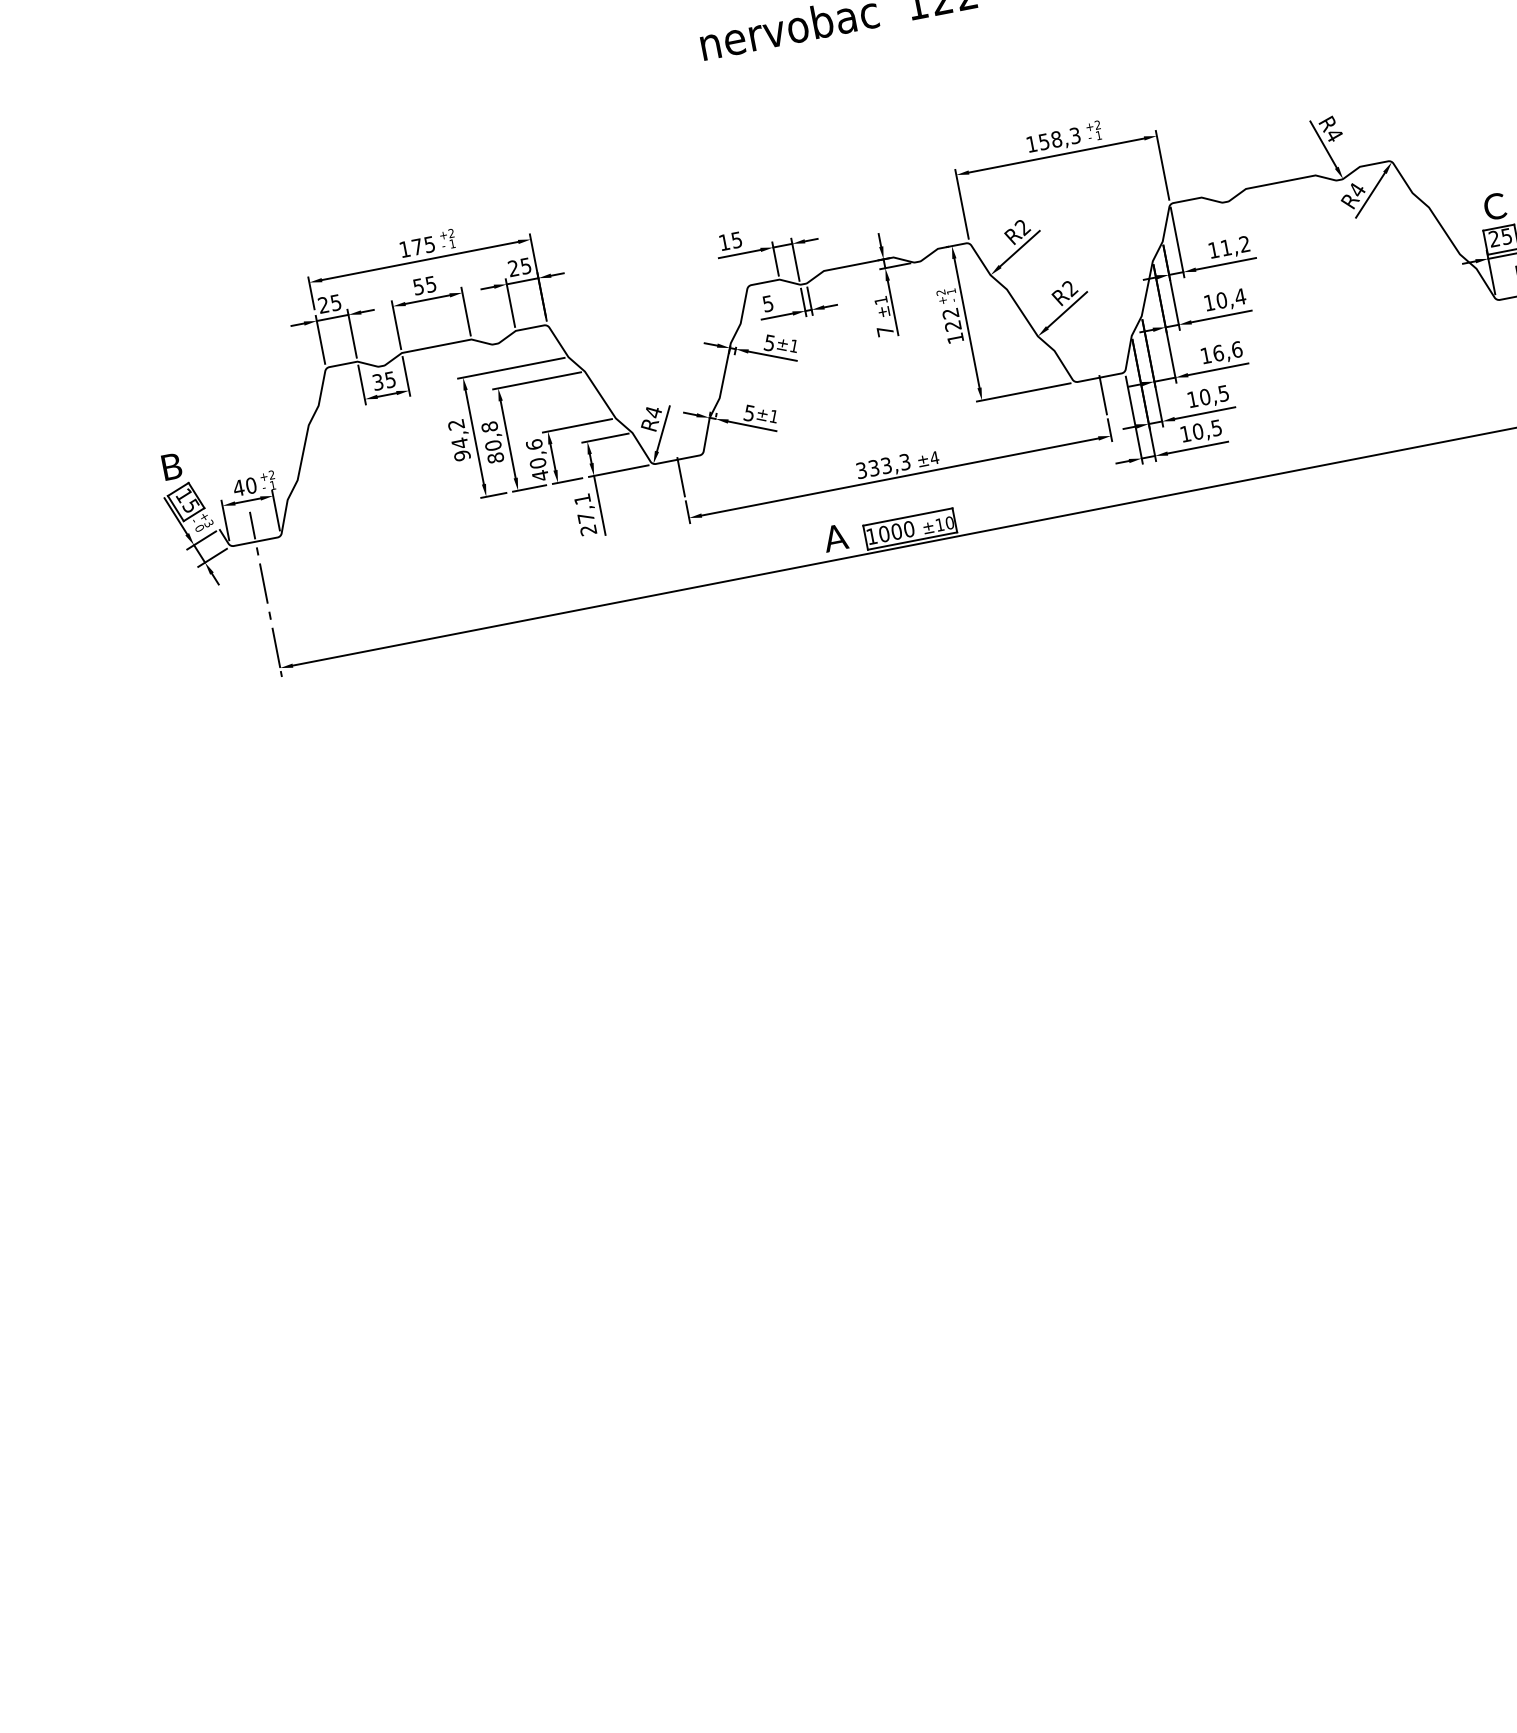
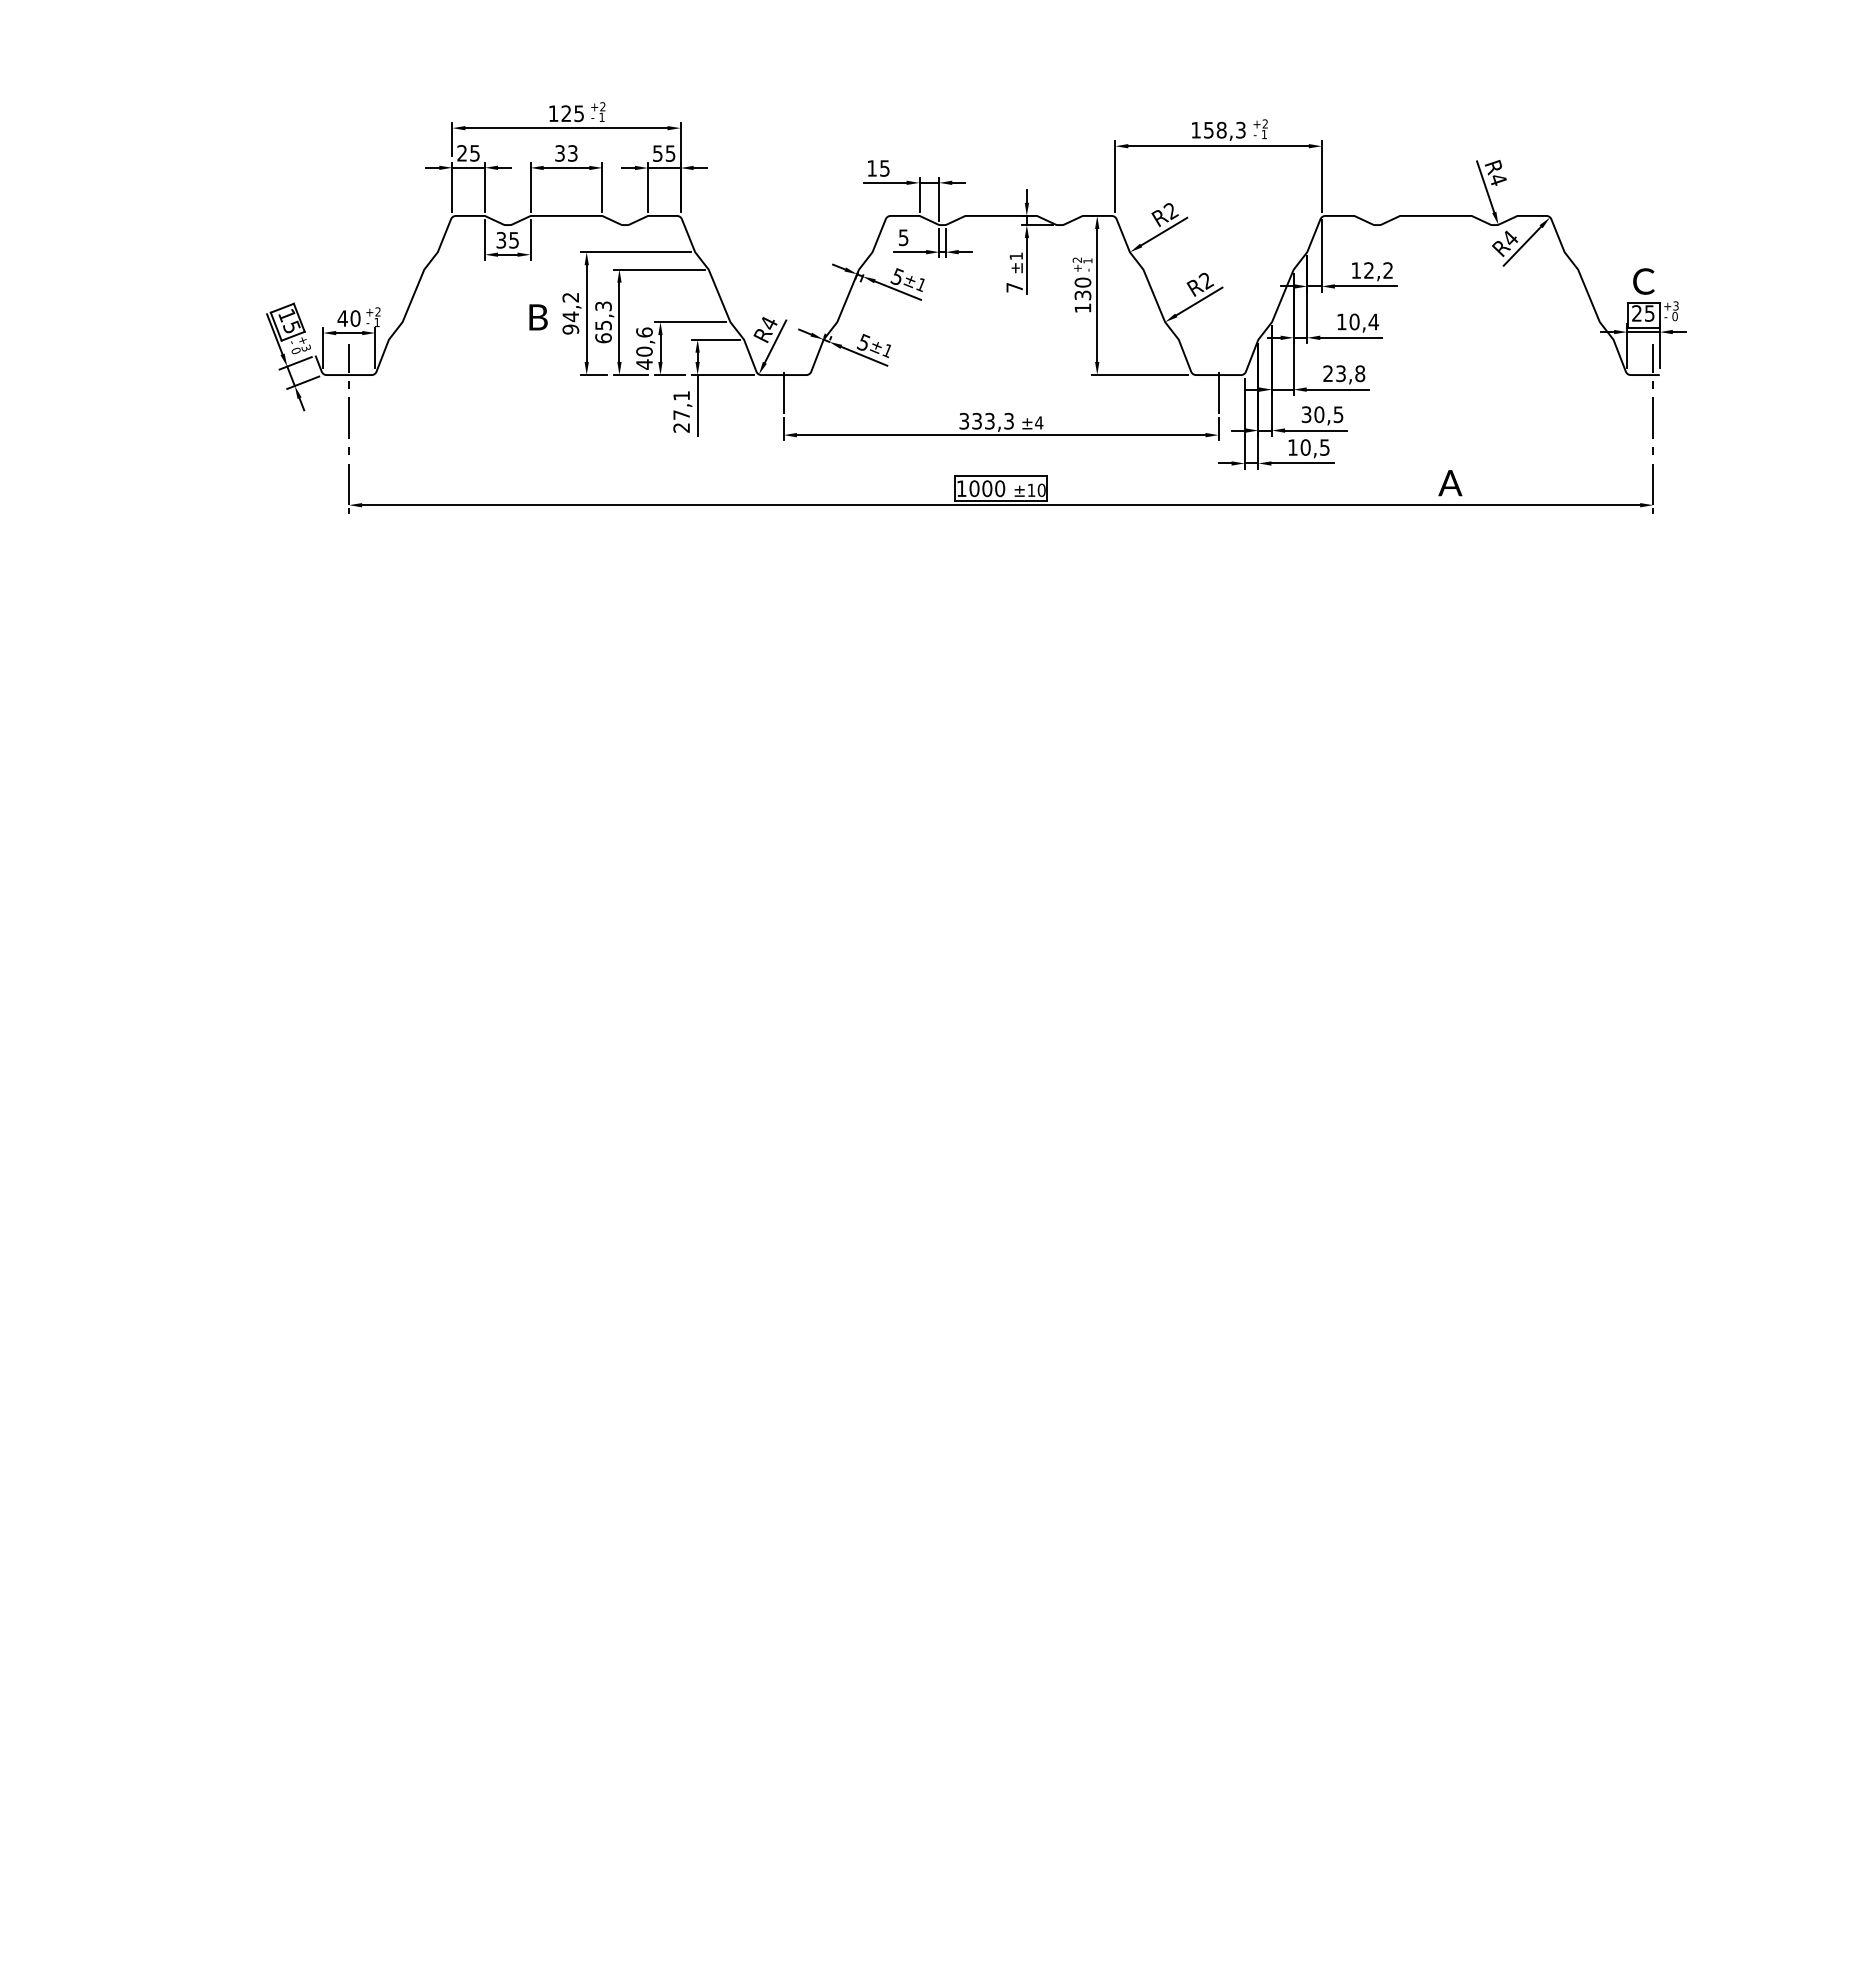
text: (417, 246) -> (566, 113), 175 -> 125
text: (1225, 247) -> (1368, 270), 11,2 -> 12,2
text: (513, 268) -> (657, 153), 25 -> 55
text: (424, 284) -> (566, 152), 55 -> 33
text: (951, 319) -> (1082, 288), 122 -> 130
text: (1221, 352) -> (1344, 373), 16,6 -> 23,8
text: (1192, 399) -> (1306, 414), 10,5 -> 30,5
text: (492, 442) -> (603, 322), 80,8 -> 65,3
text: (172, 466) -> (538, 317), moved
text: (835, 538) -> (1450, 483), moved

